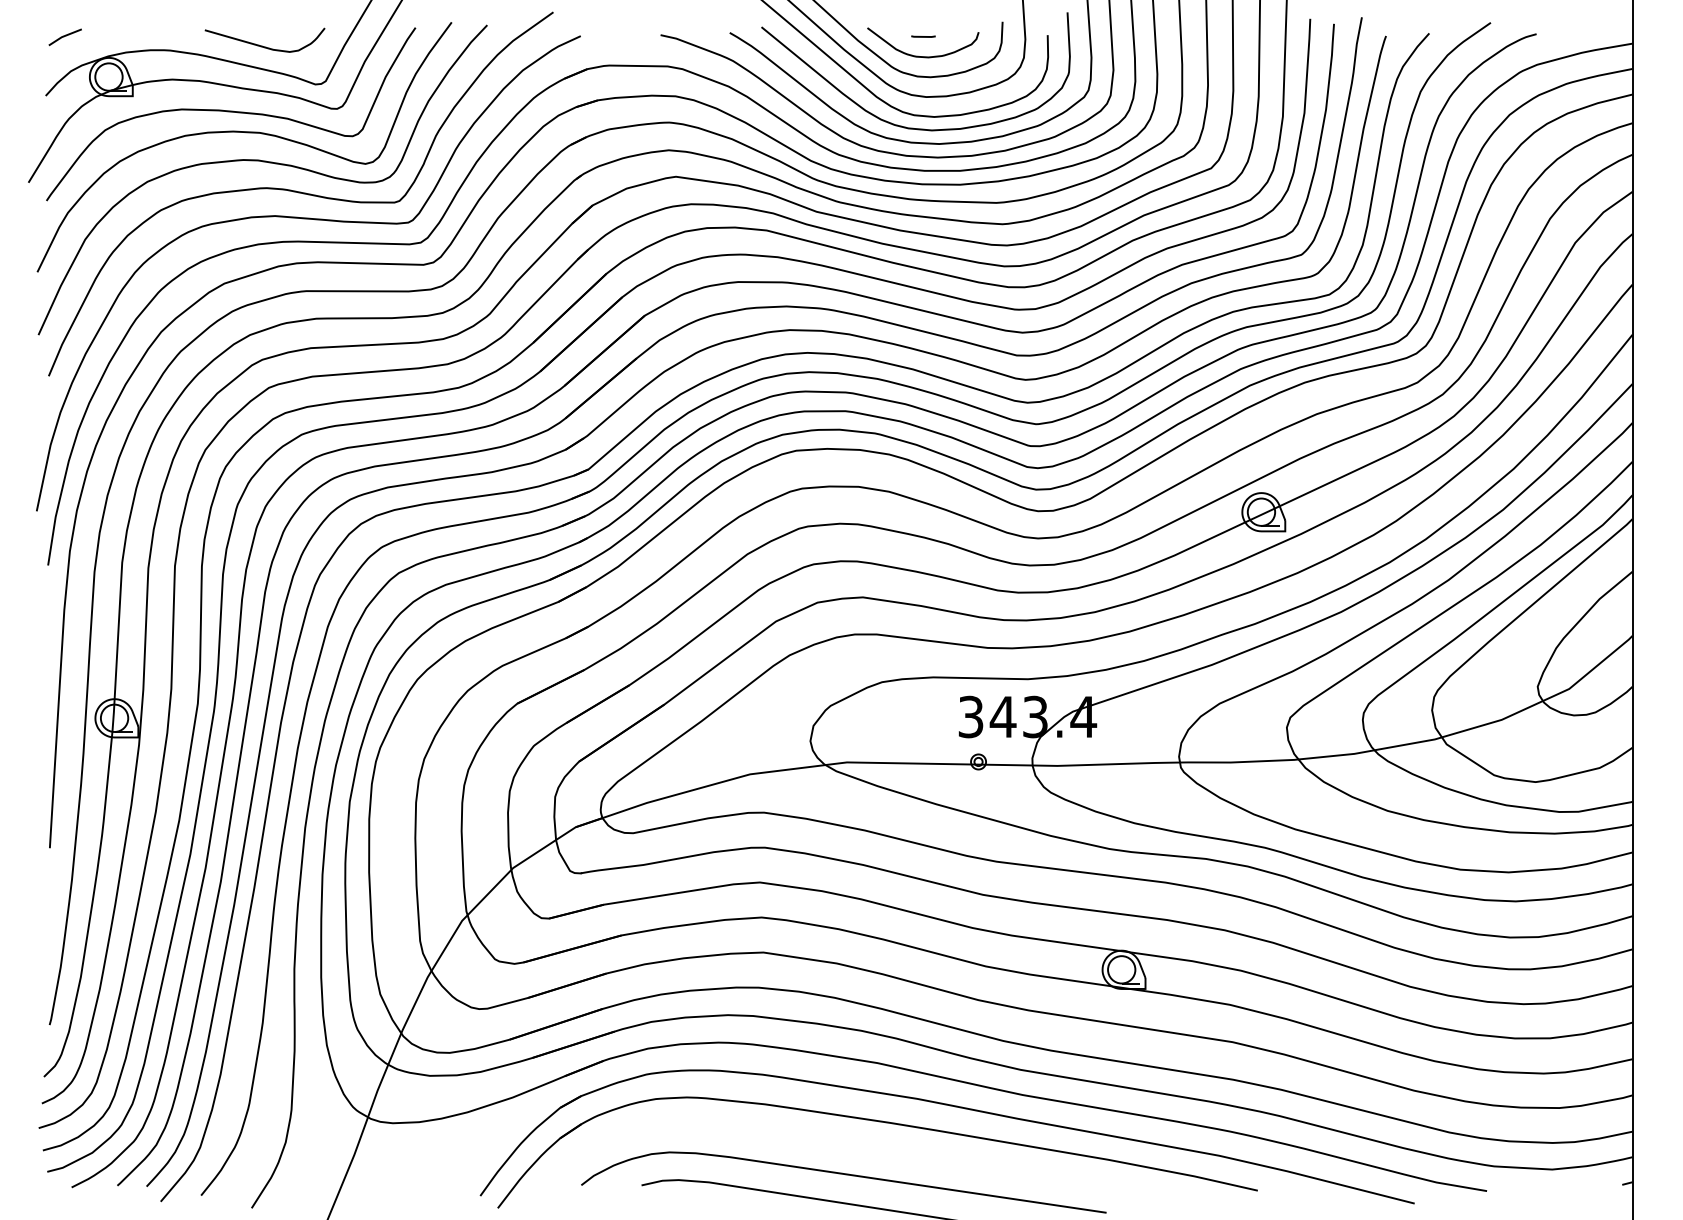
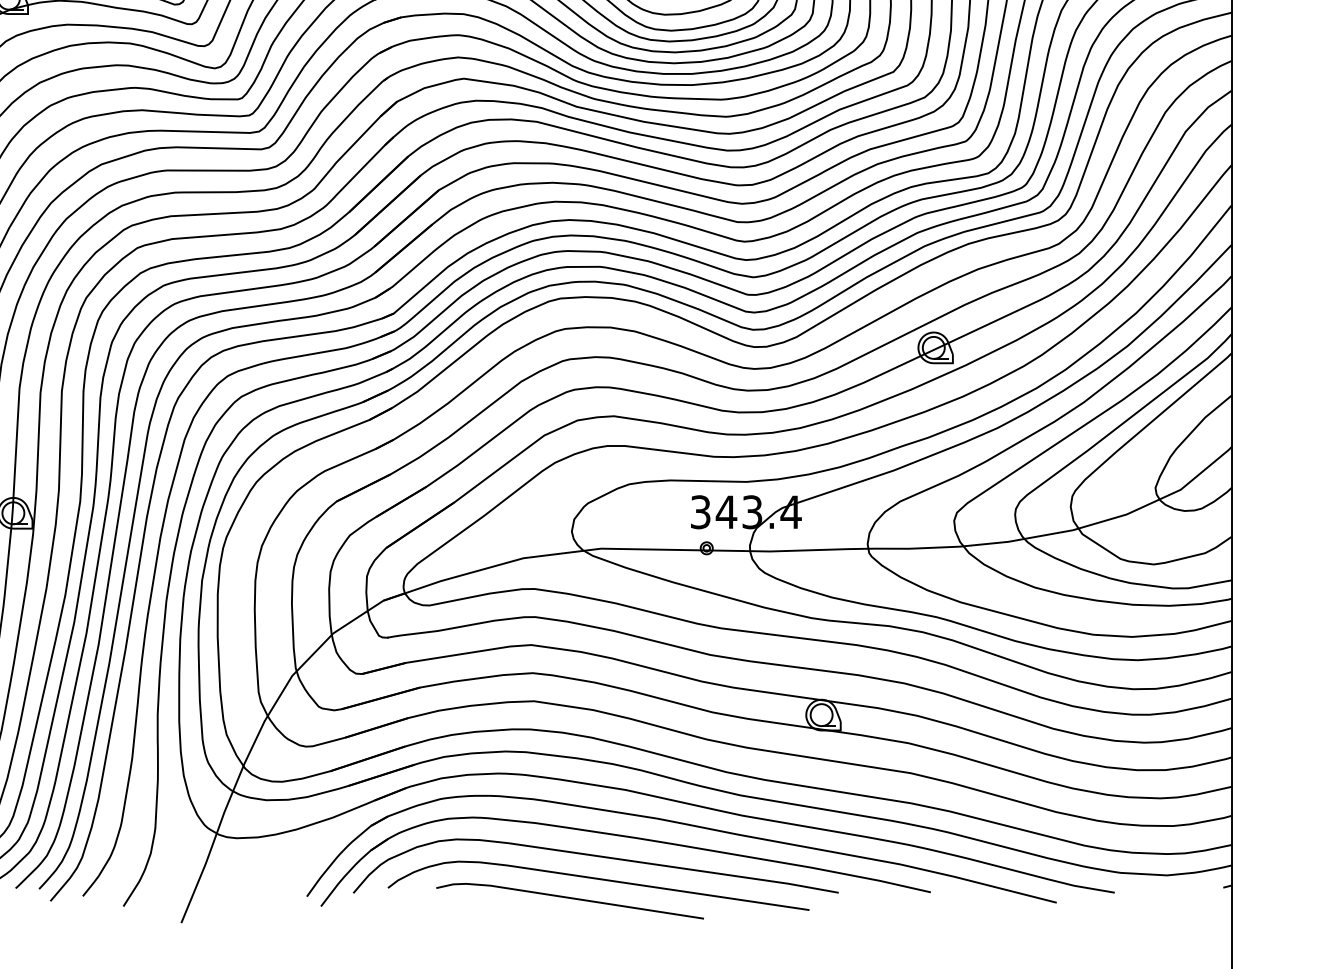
curve: (840, 1146) -> (595, 856), added

